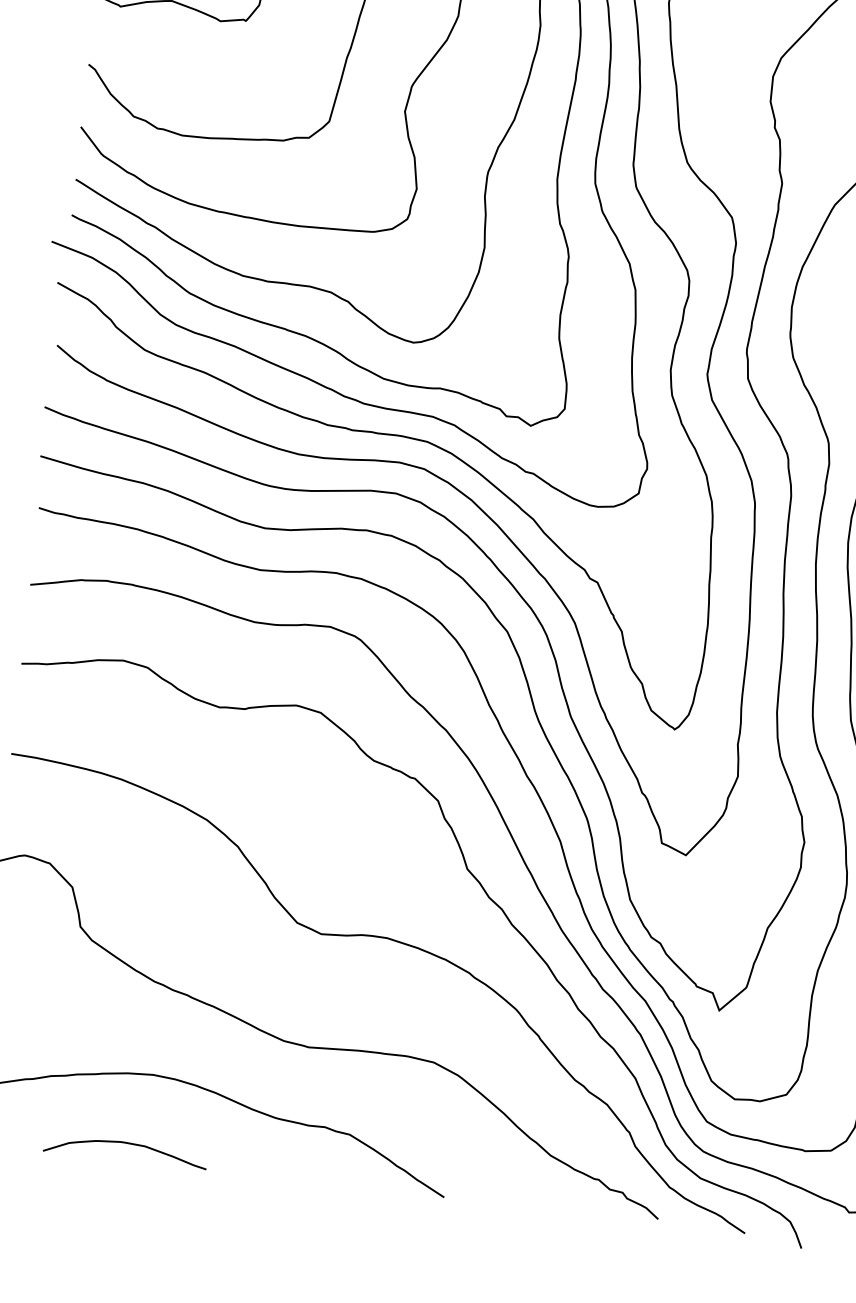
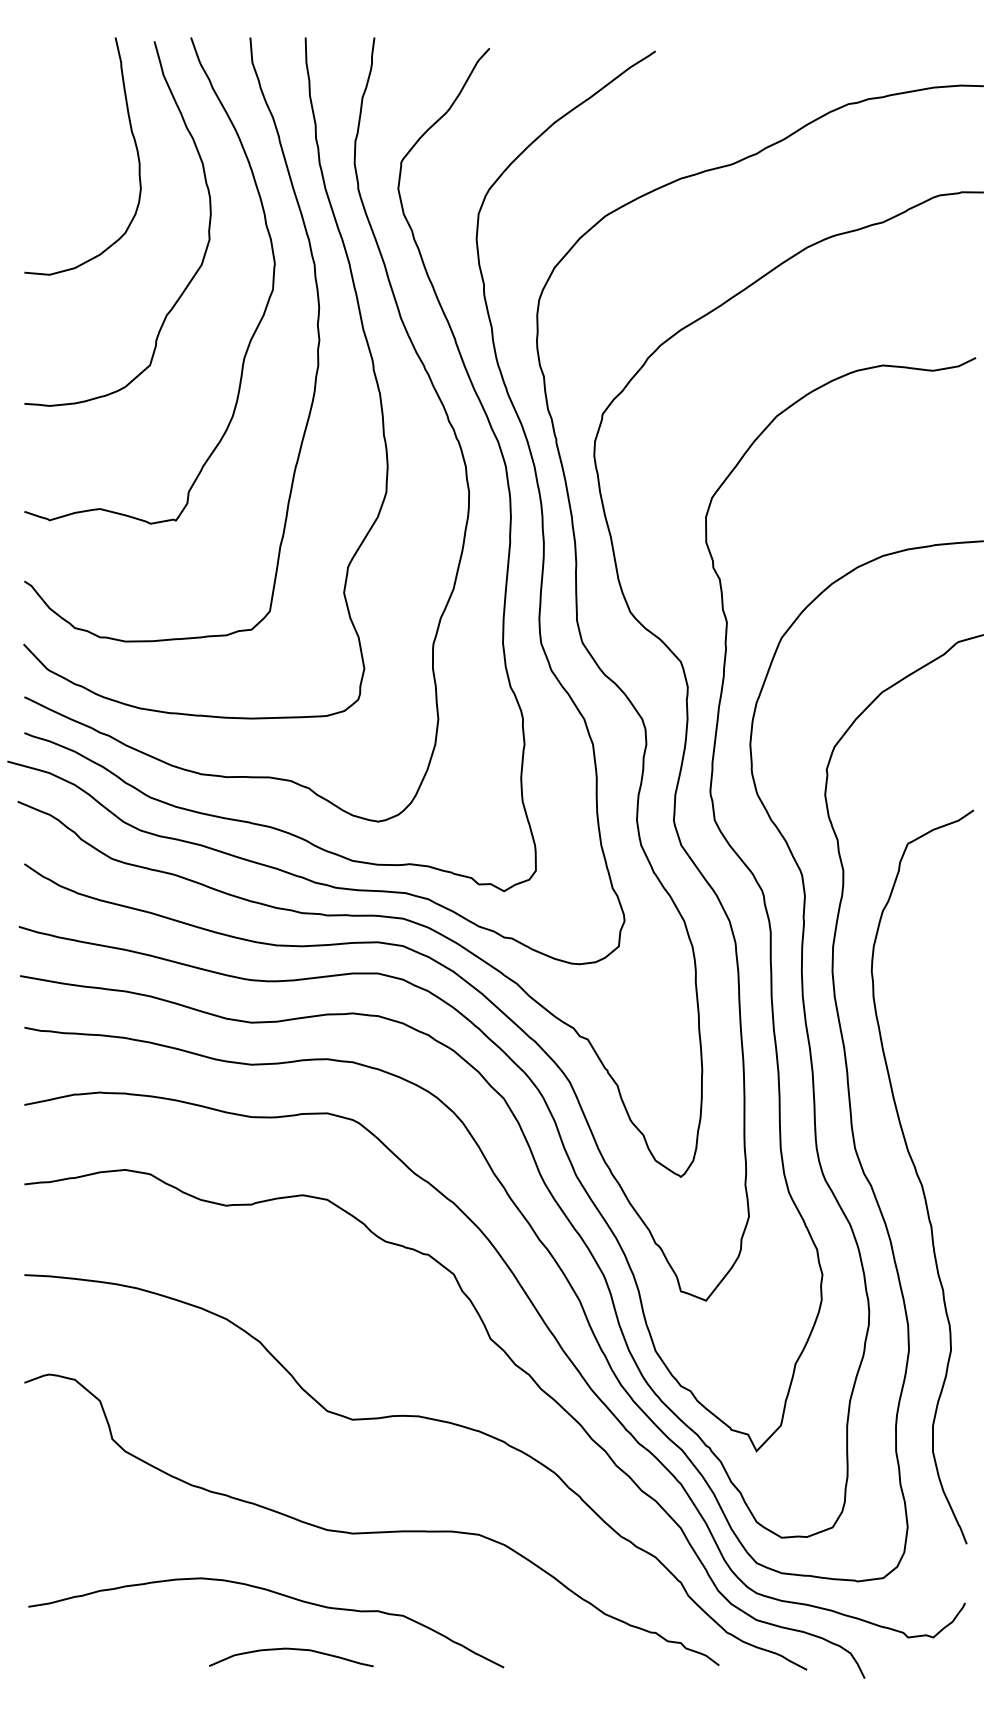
curve: (126, 1143) -> (291, 1649), moved

